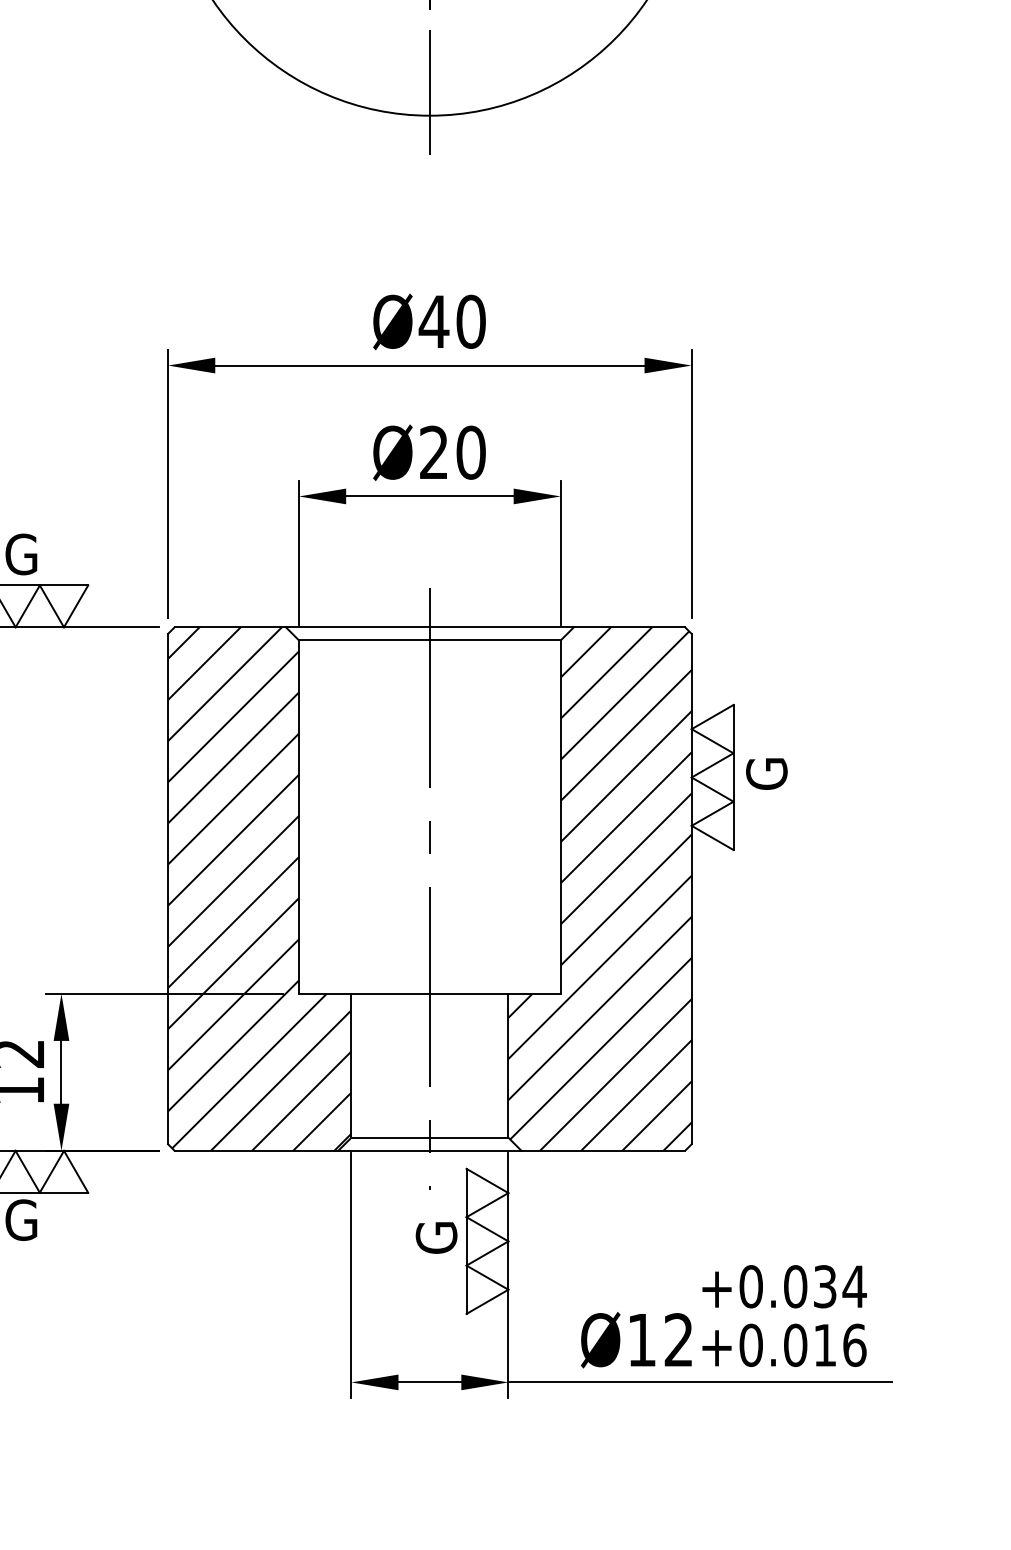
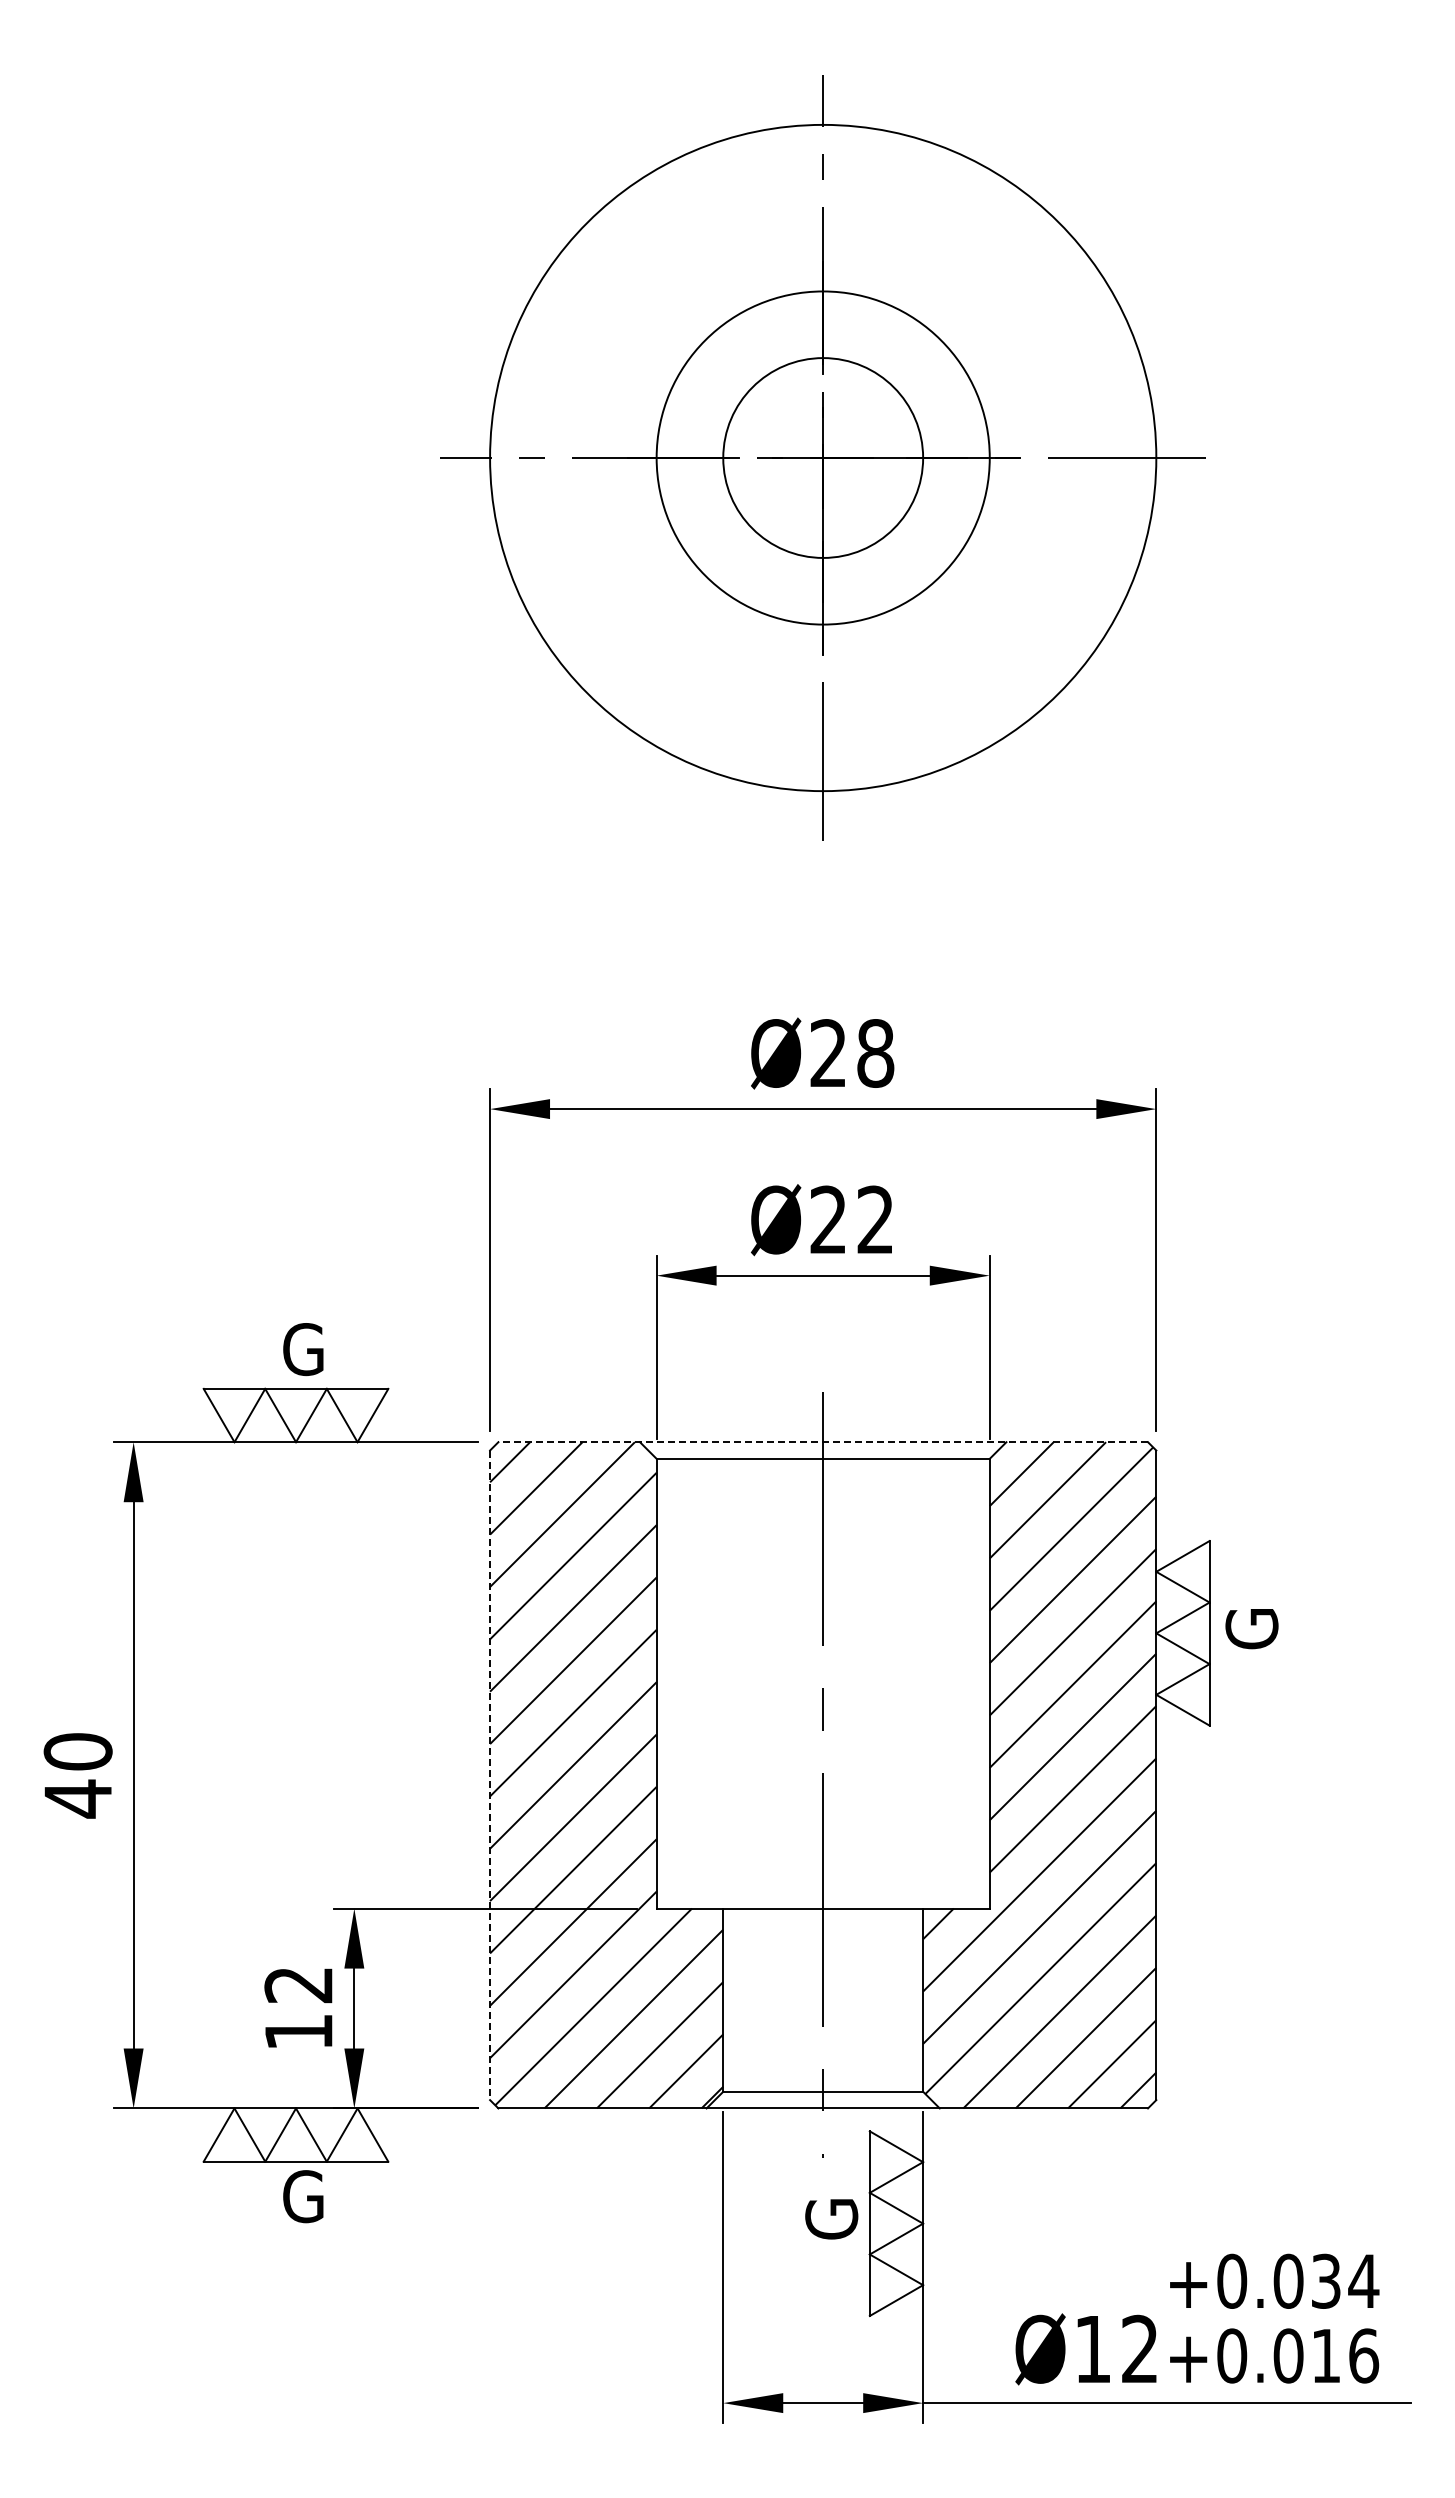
text: (452, 321) -> (851, 1053), Ø40 -> Ø28
text: (471, 452) -> (875, 1219), Ø20 -> Ø22
line: (430, 627) -> (823, 1442), solid -> dashed
line: (168, 889) -> (490, 1775), solid -> dashed

